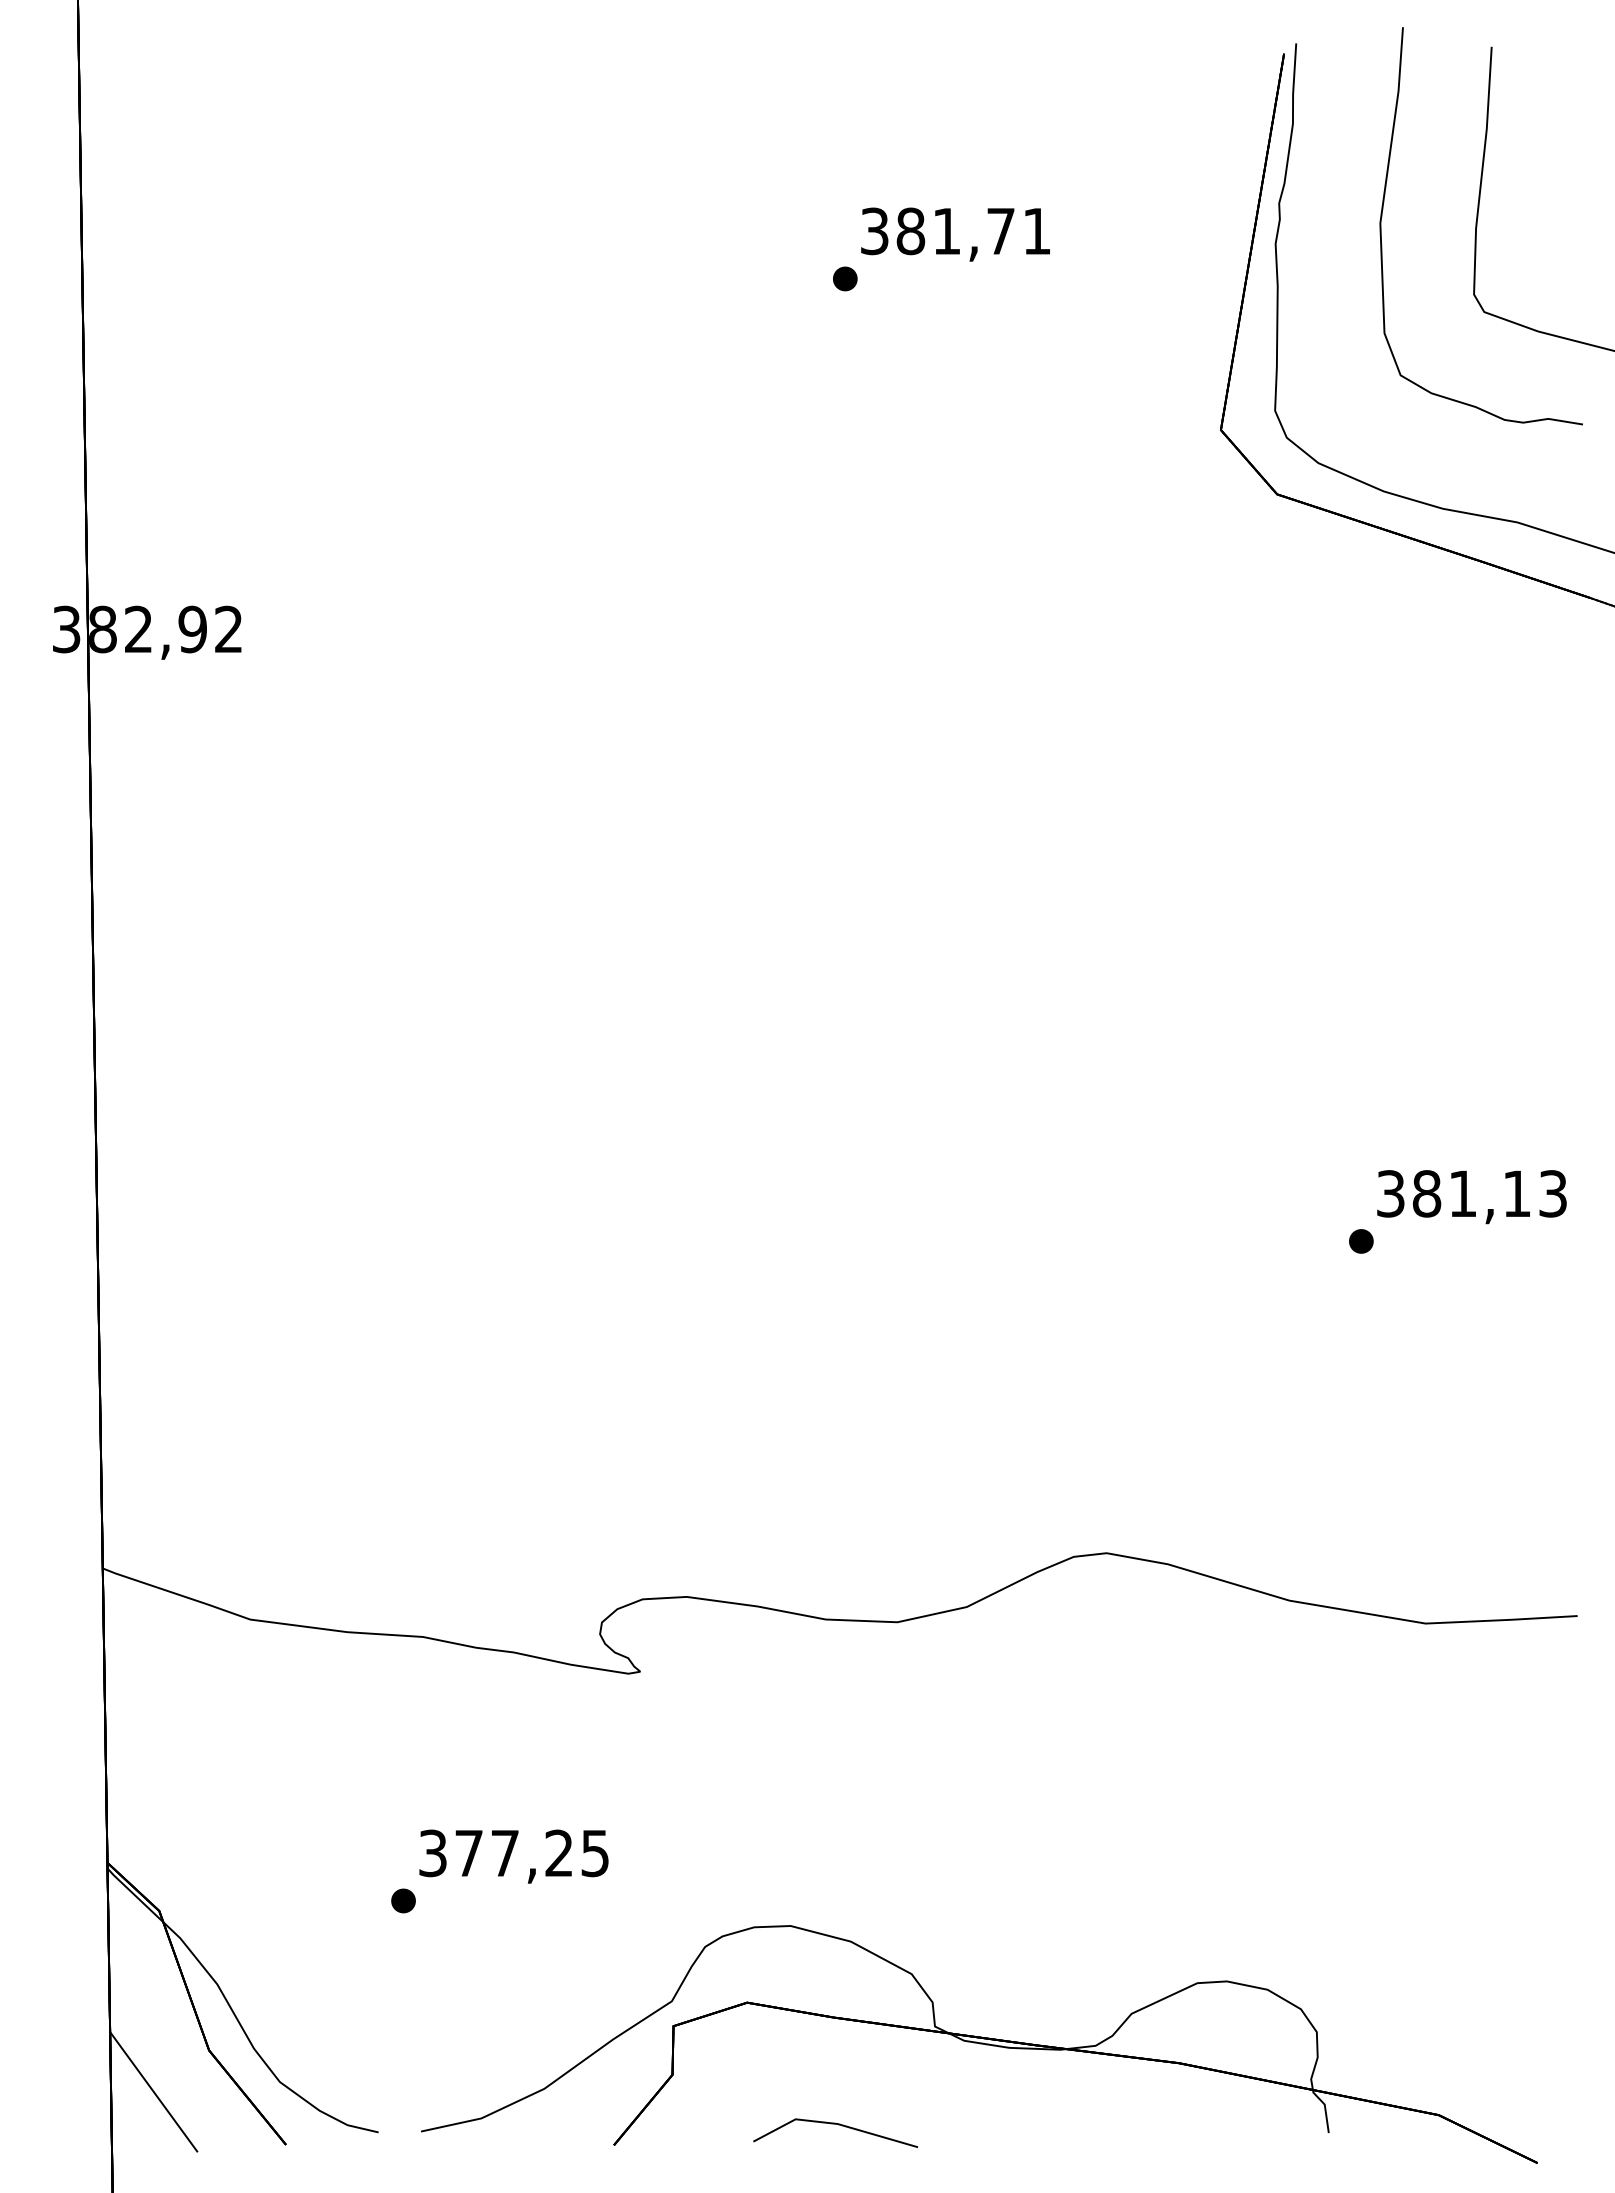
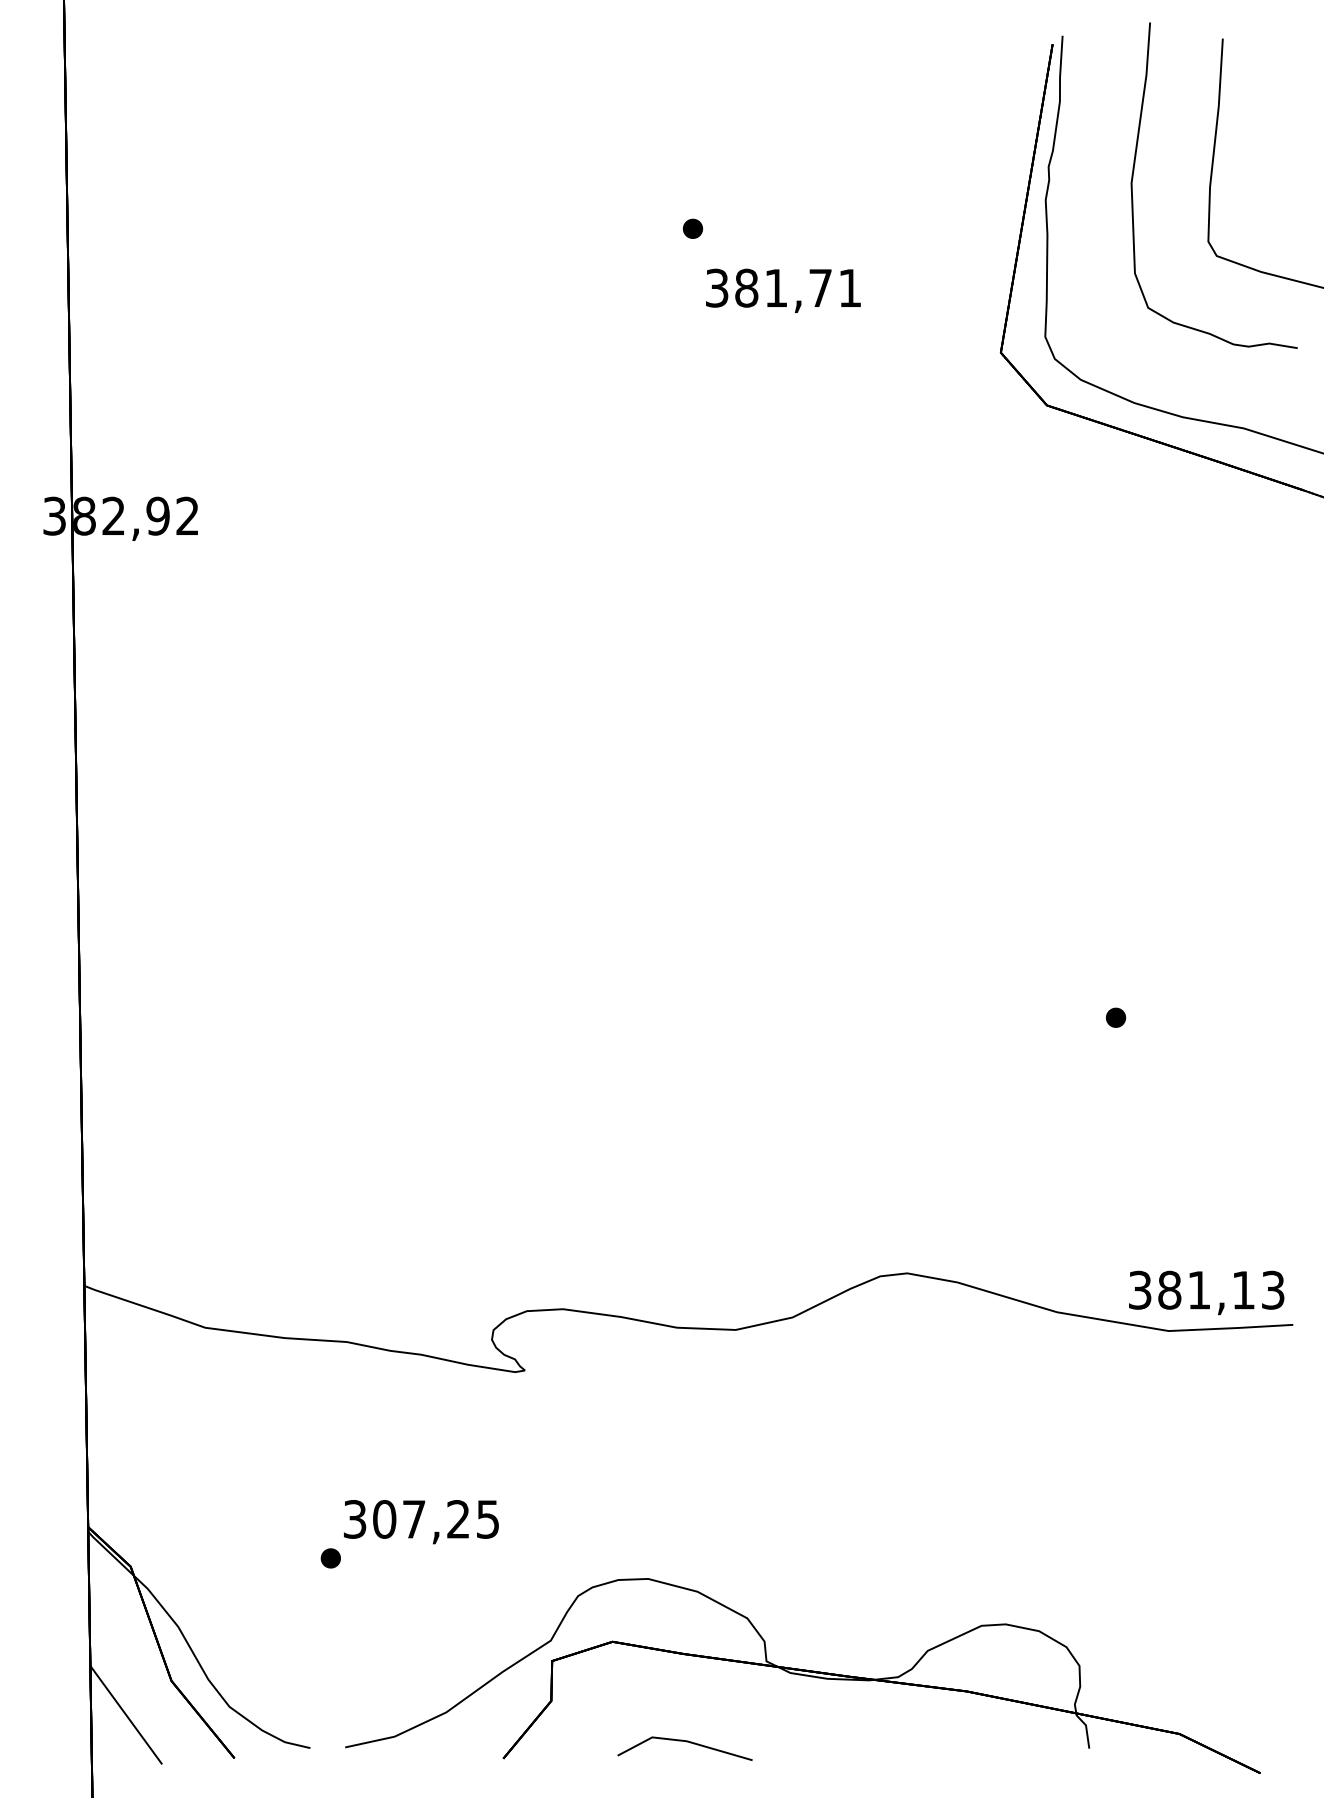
text: (955, 234) -> (783, 290), moved
text: (1471, 1197) -> (1206, 1293), moved
text: (469, 1853) -> (384, 1519), 377,25 -> 307,25

